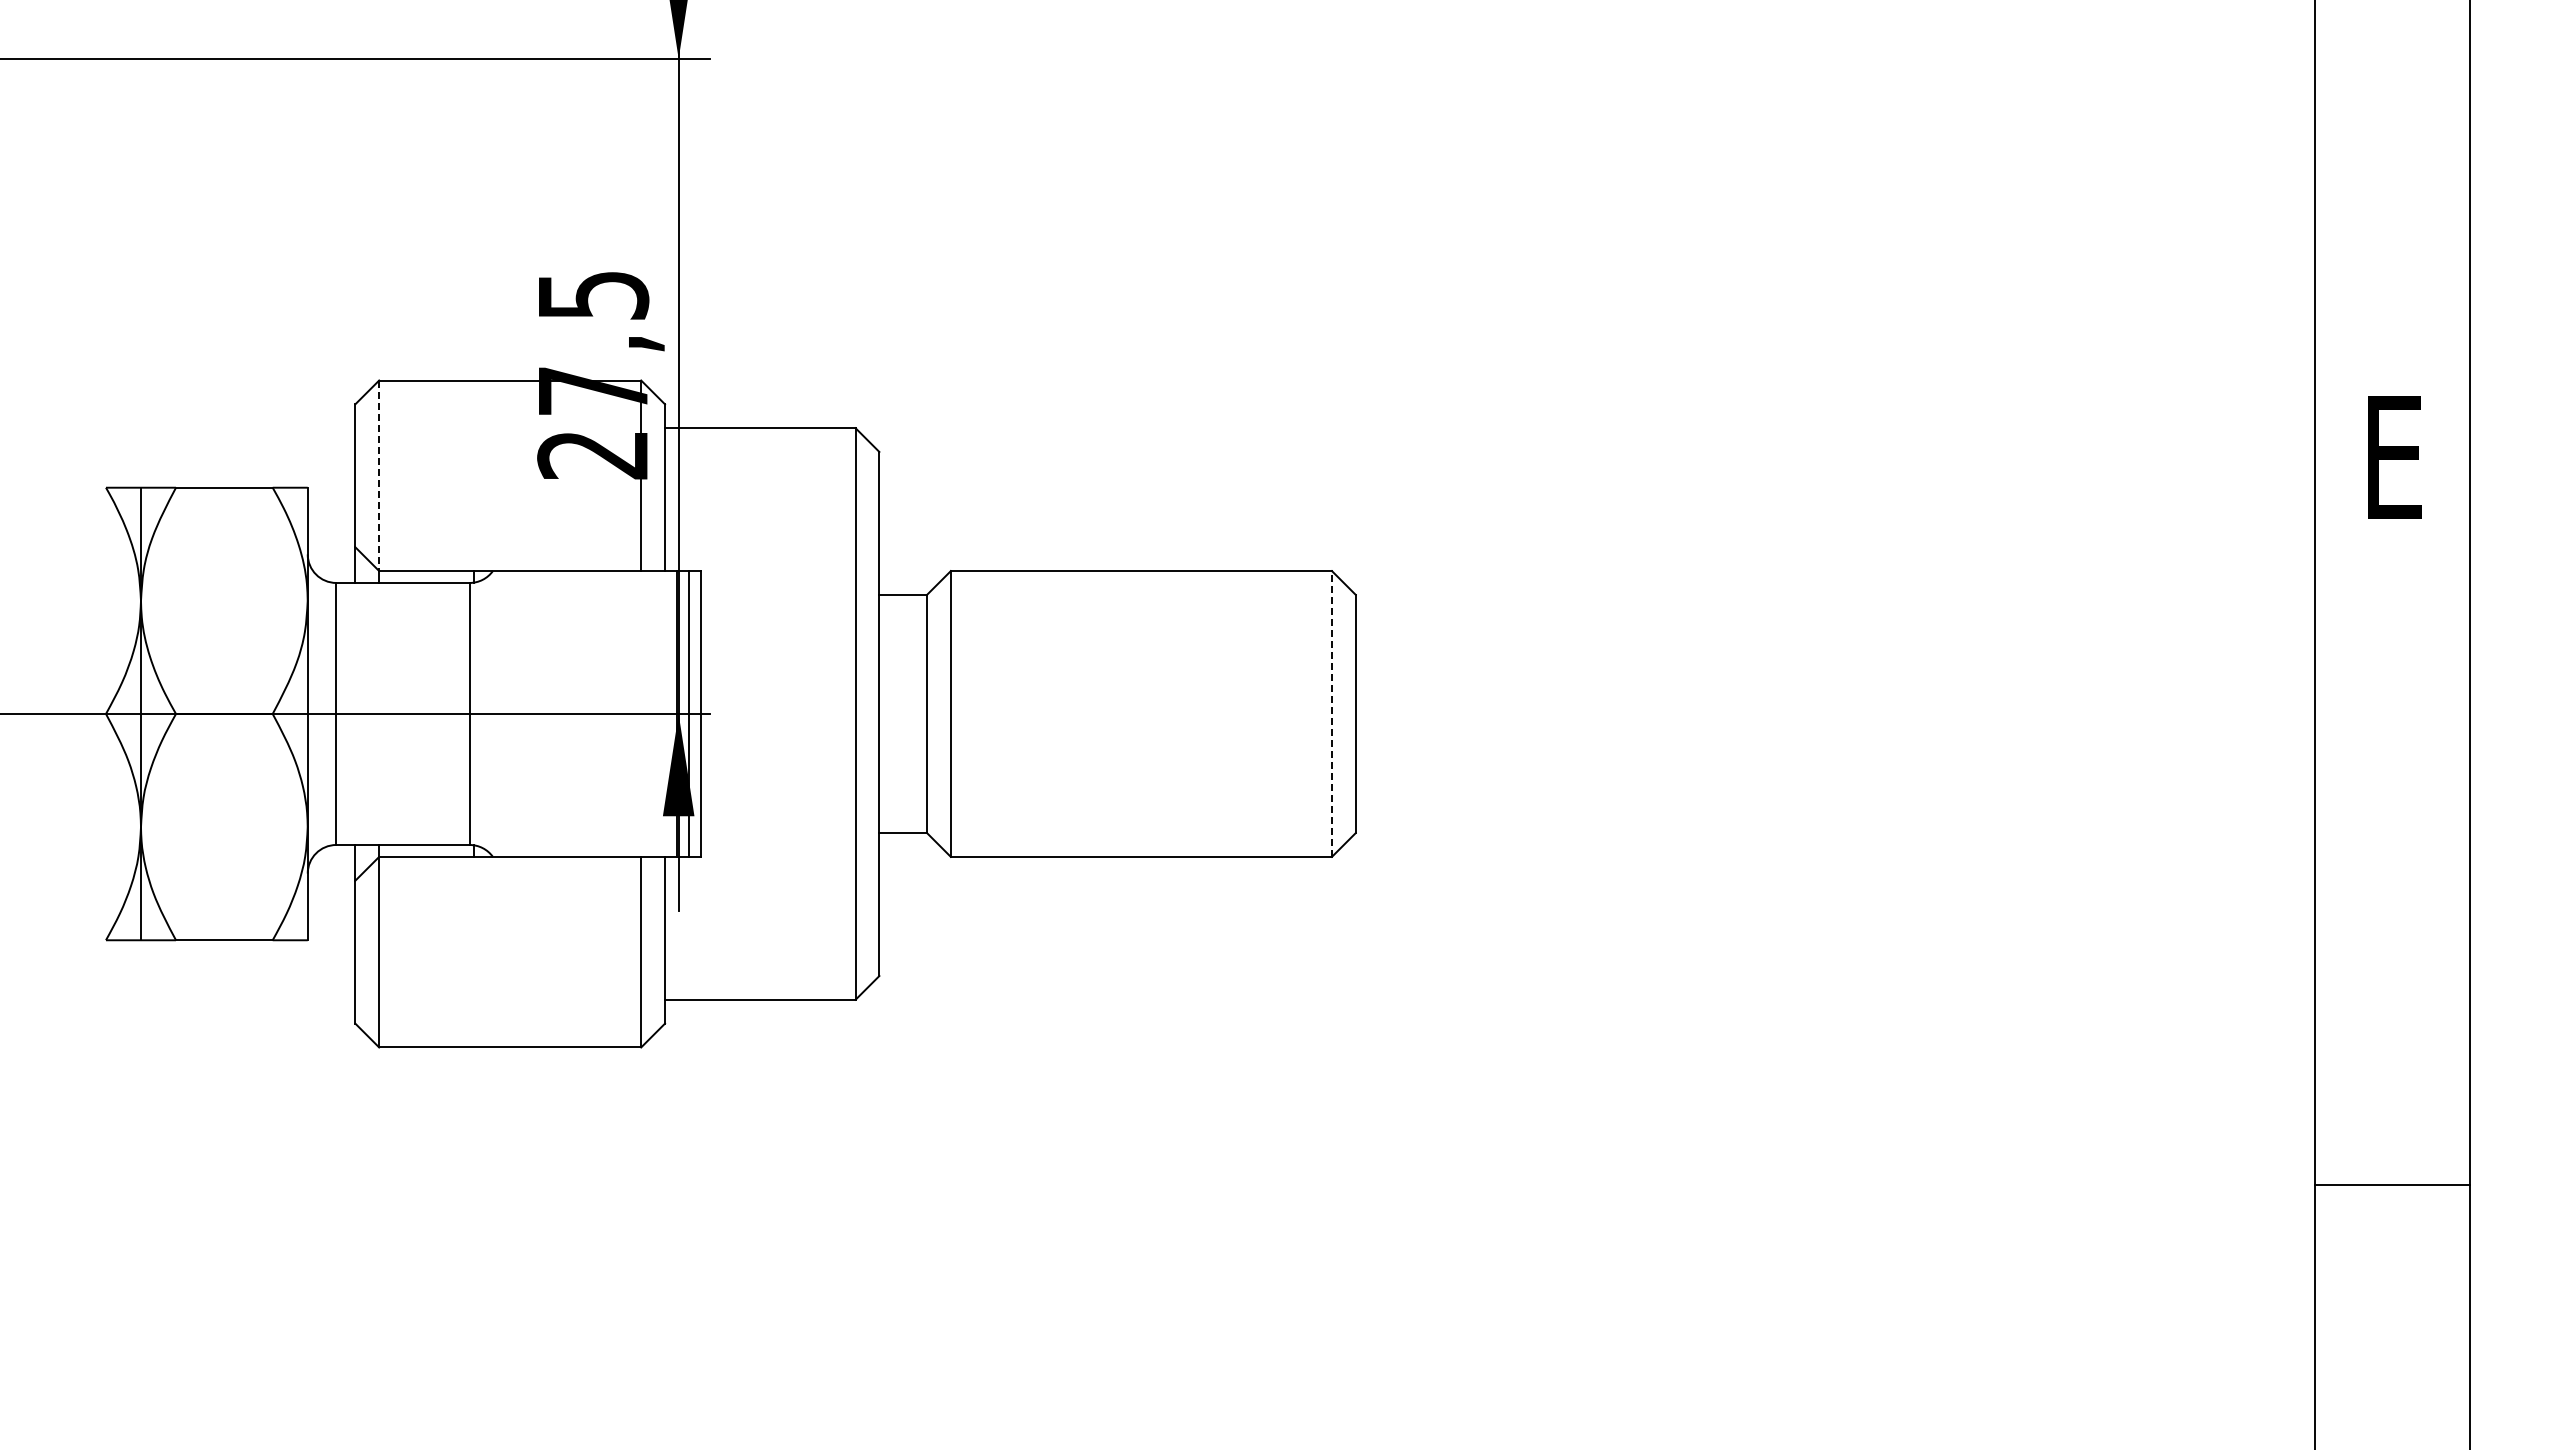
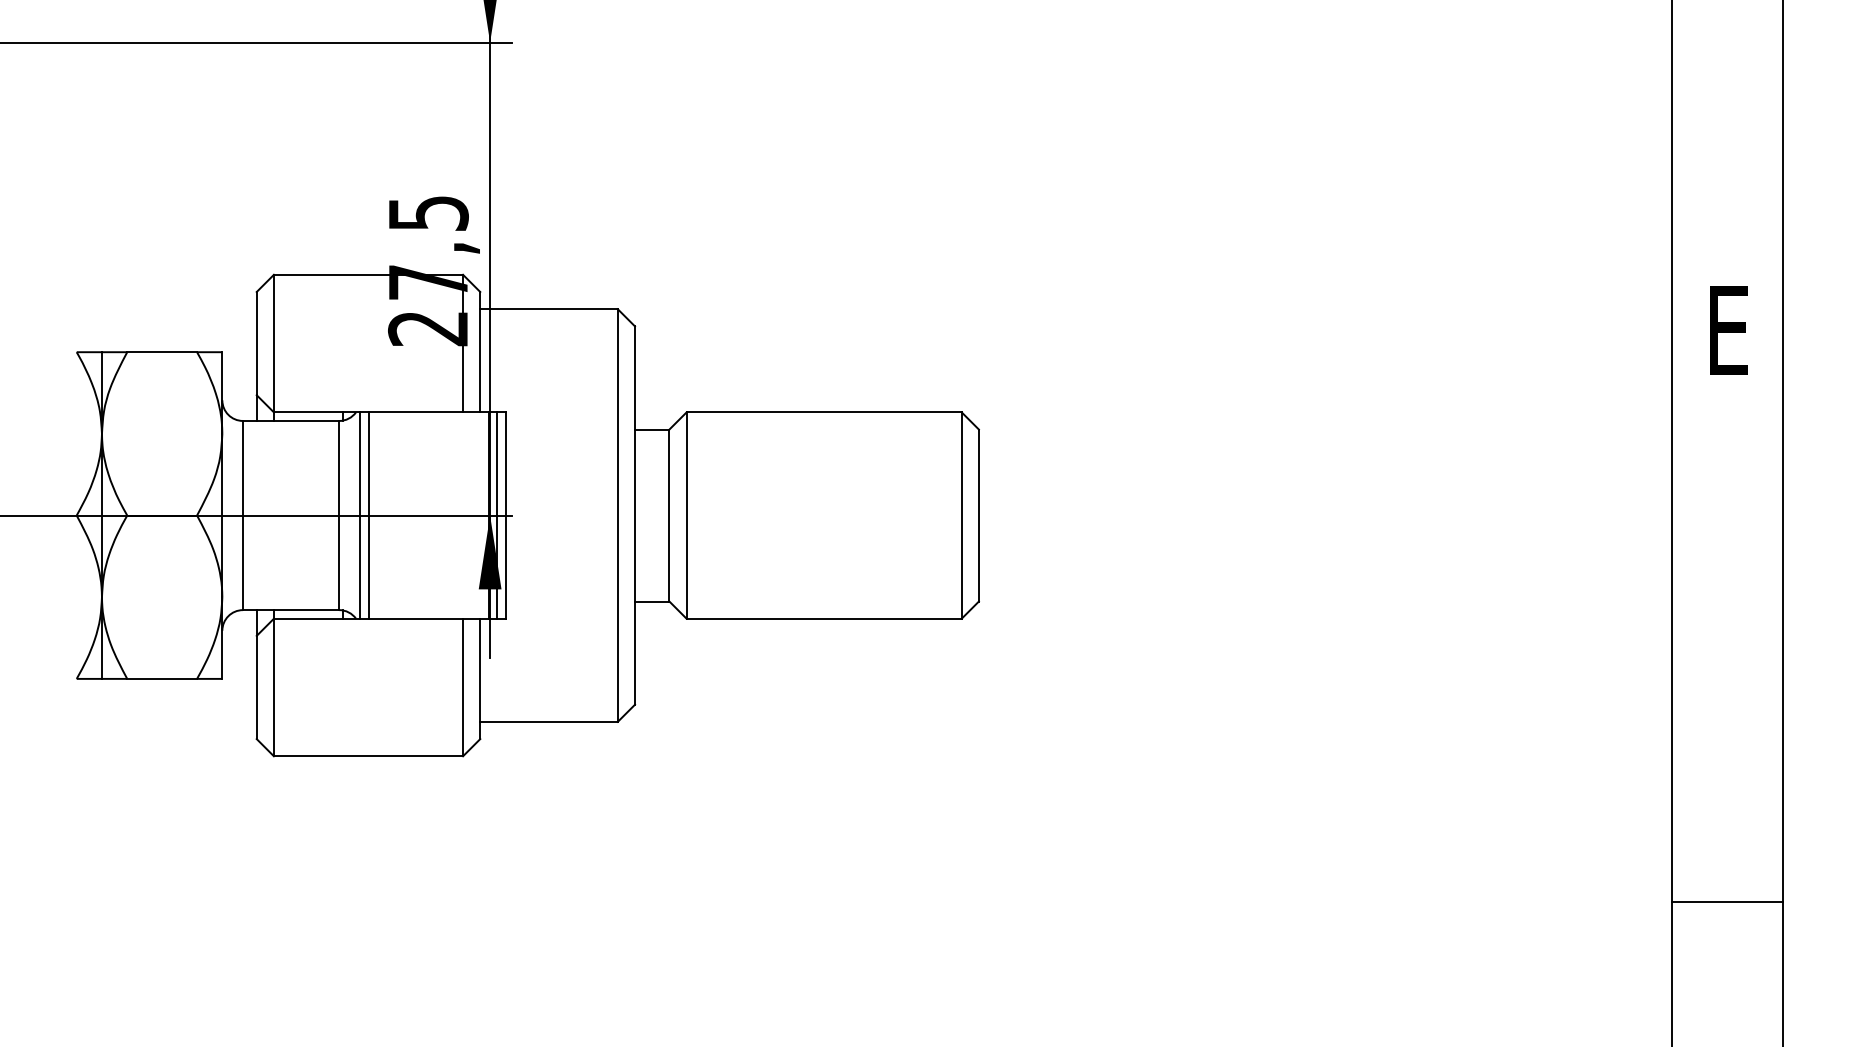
line: (379, 476) -> (274, 344), dashed -> solid
line: (498, 713) -> (360, 515), added
line: (510, 713) -> (368, 515), added
line: (1331, 714) -> (961, 515), dashed -> solid
line: (2392, 1185) -> (1727, 902), moved

